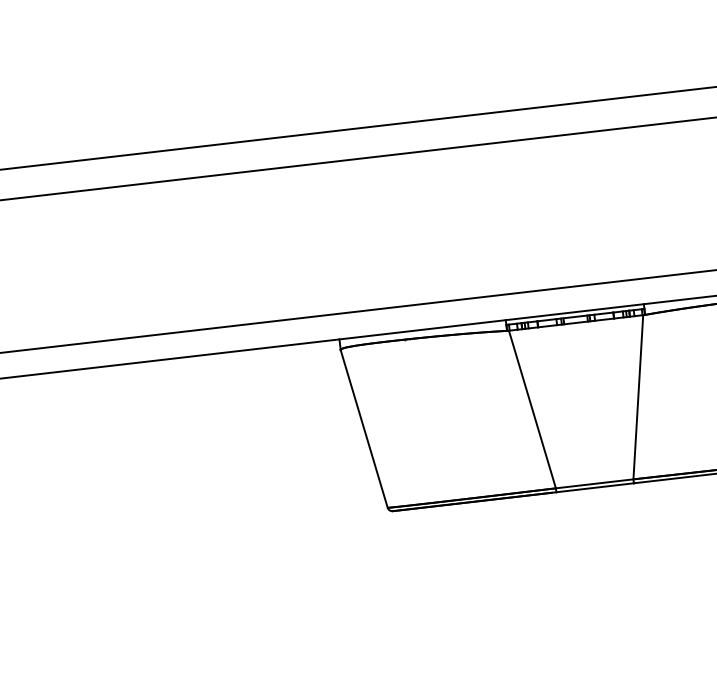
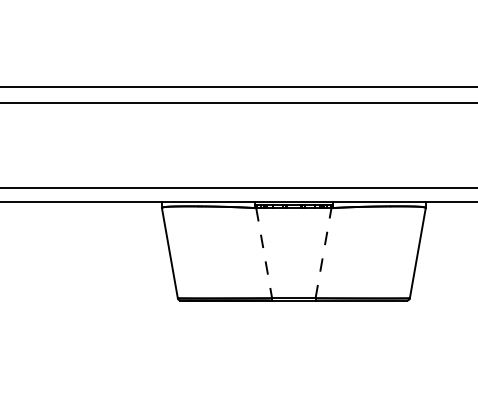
line: (638, 397) -> (323, 253), solid -> dashed
line: (533, 409) -> (264, 253), solid -> dashed

